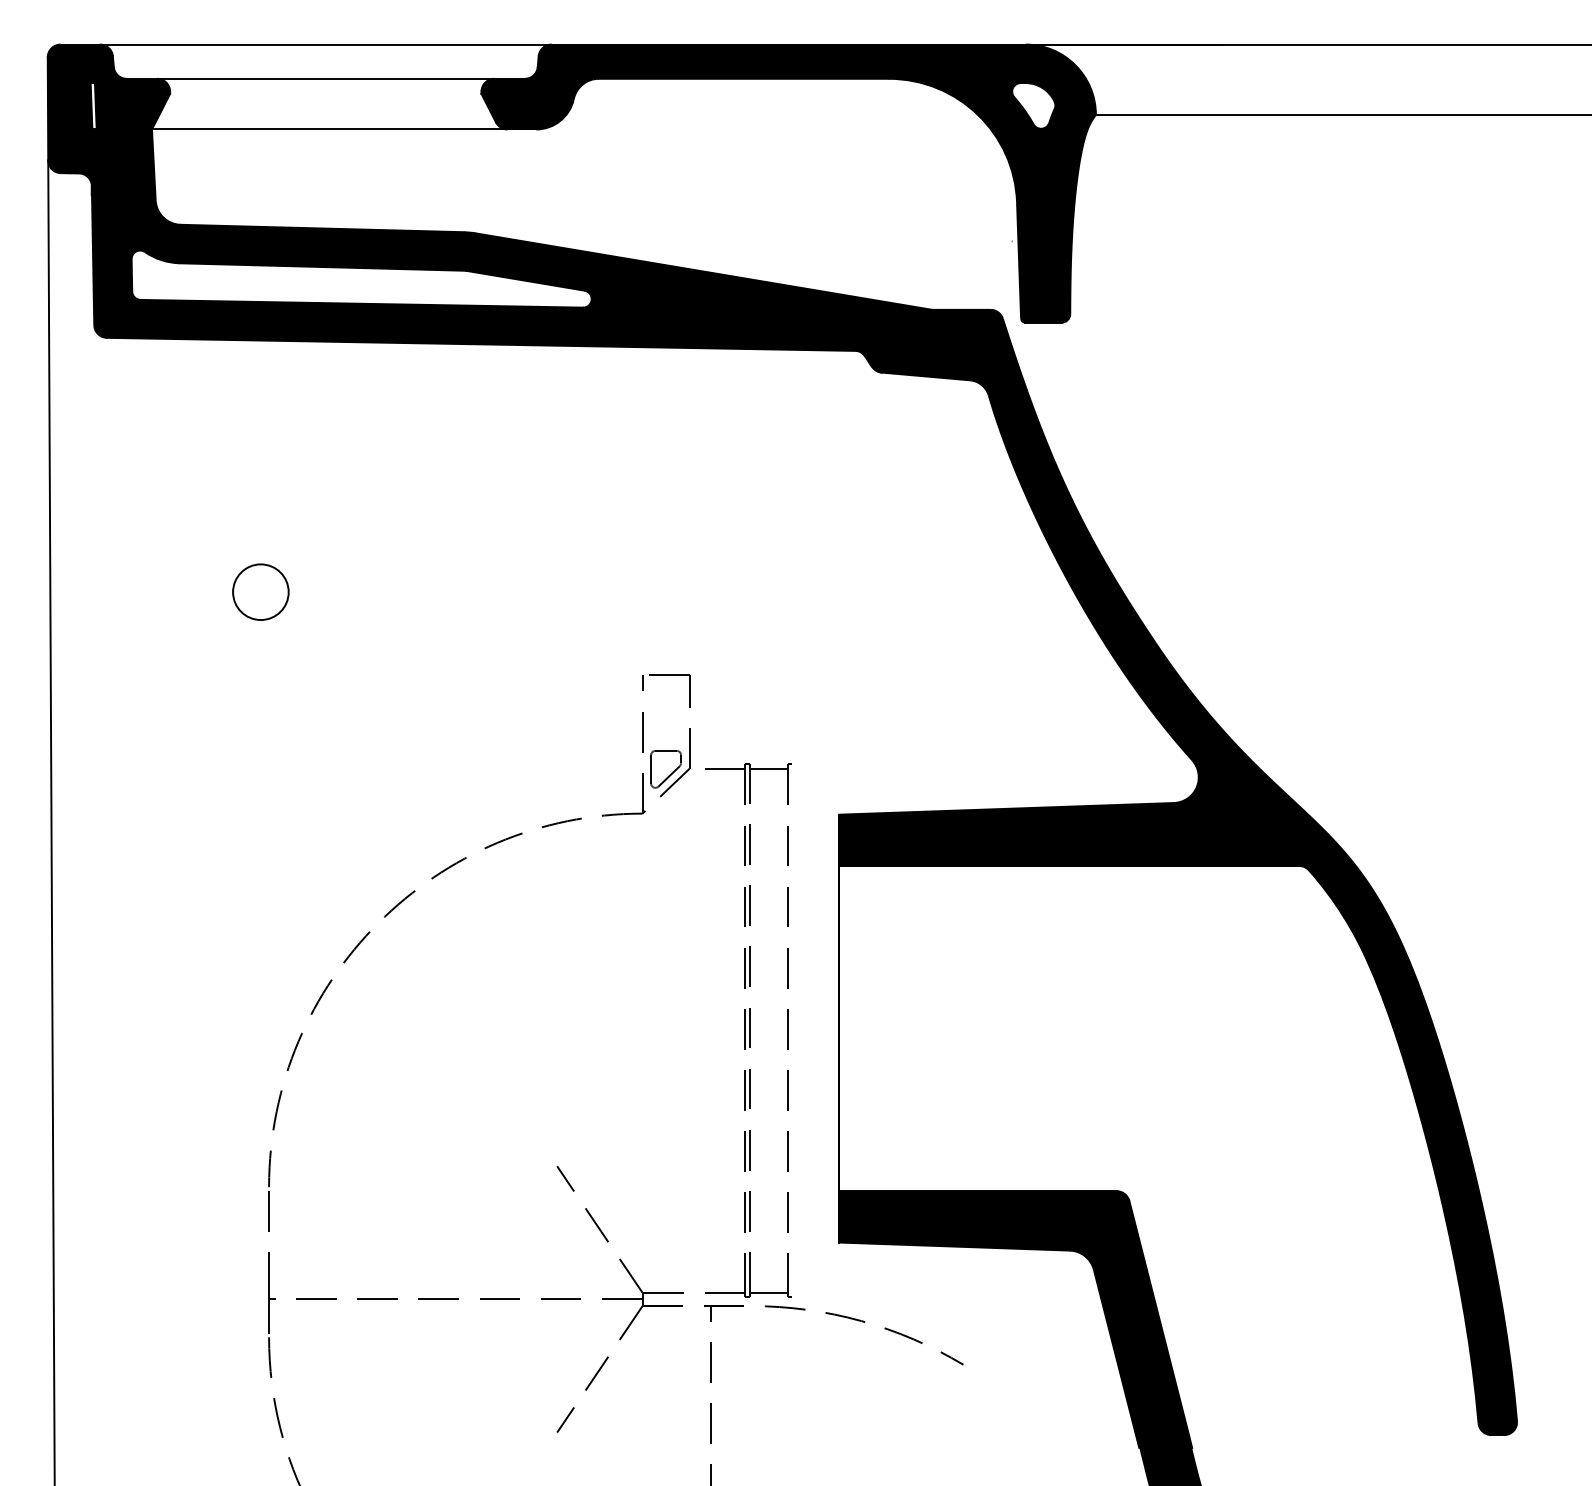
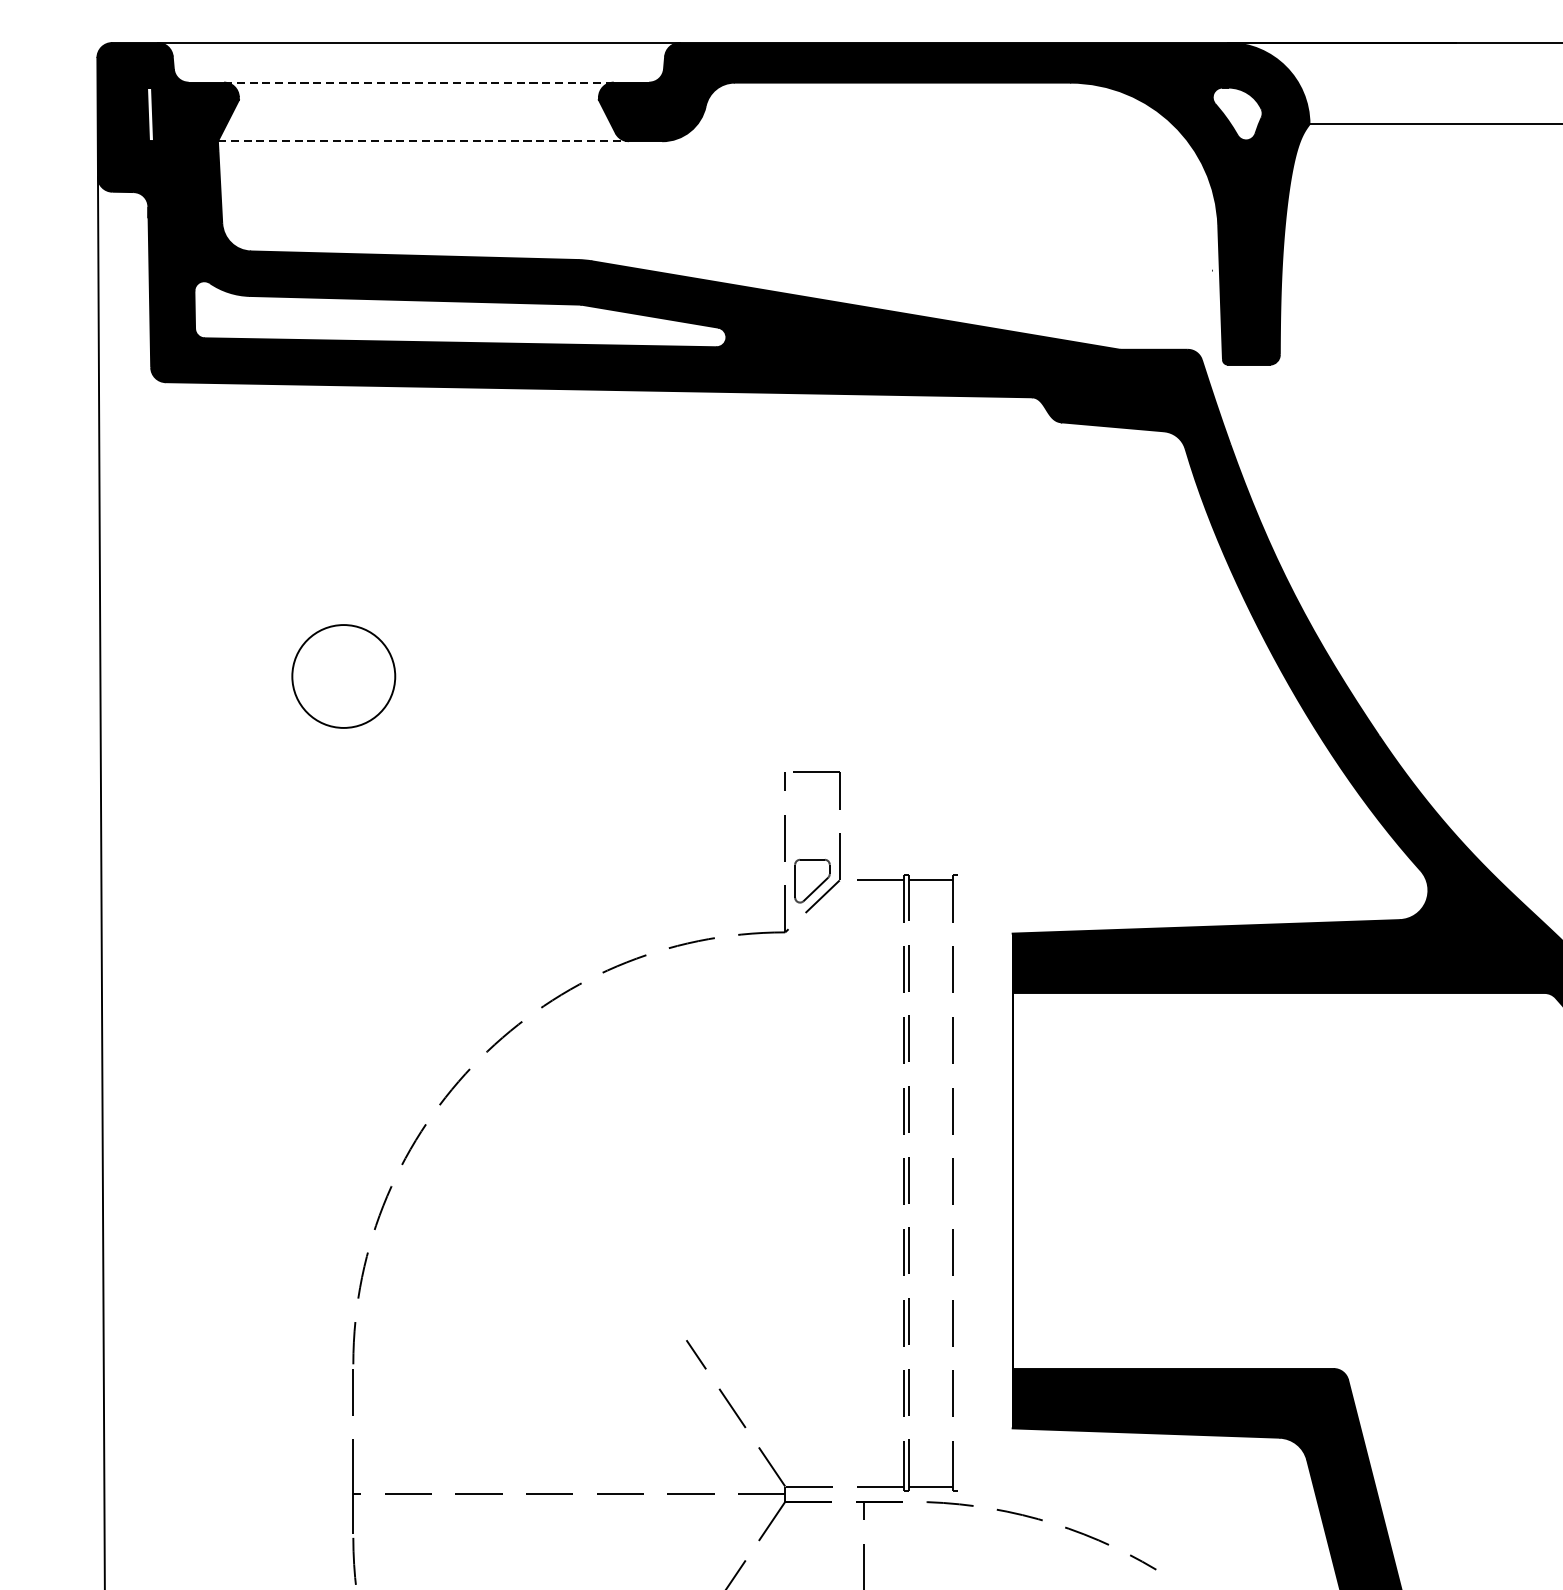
line: (325, 78) -> (418, 82), solid -> dashed
line: (329, 129) -> (423, 141), solid -> dashed
circle: (260, 591) -> (343, 675), size x1.6

